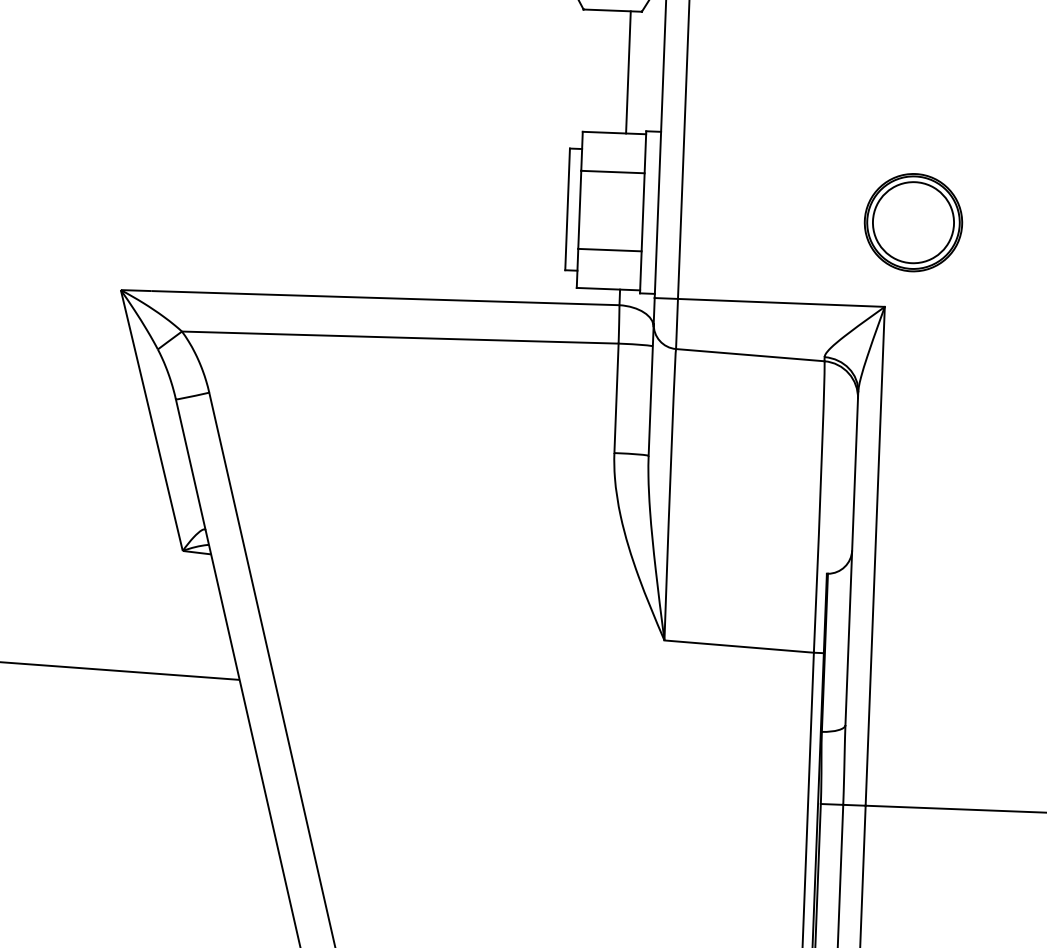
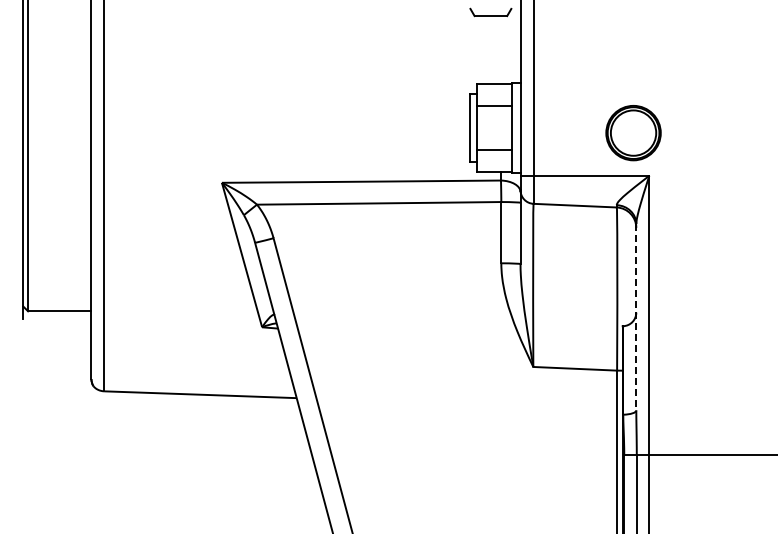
line: (627, 72) -> (500, 50), removed
part: (913, 223) -> (633, 133), moved
line: (852, 559) -> (636, 317), solid -> dashed

